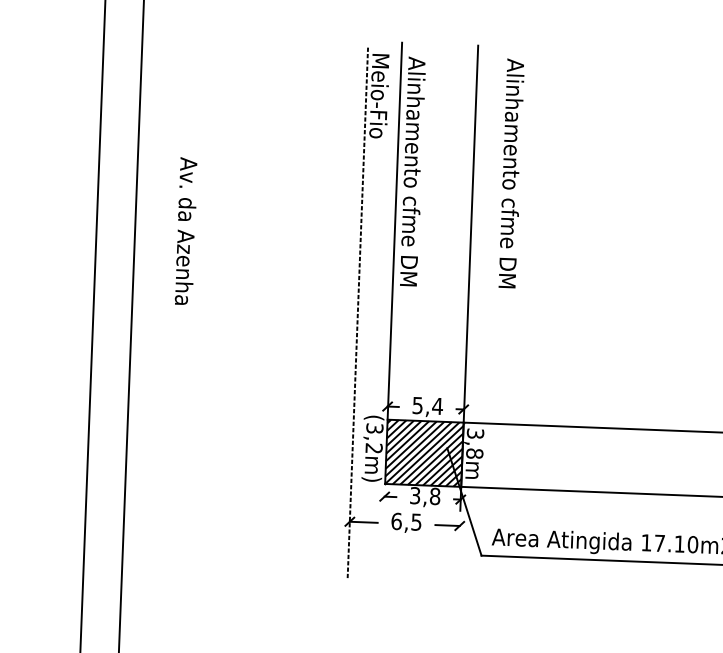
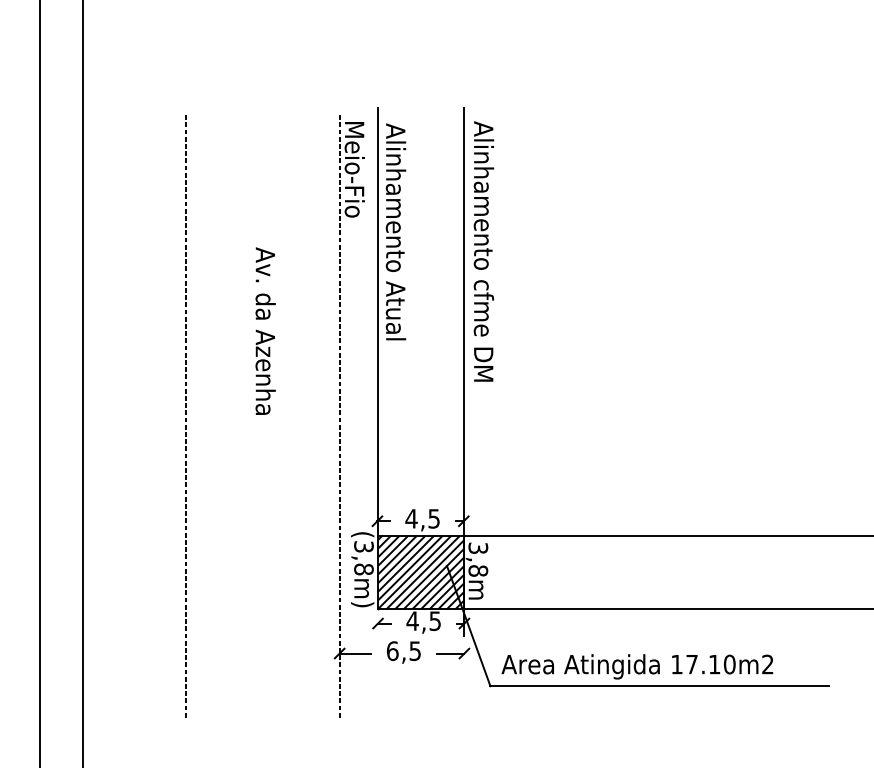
text: (511, 173) -> (483, 251), moved
text: (186, 230) -> (265, 330), moved
text: (409, 240) -> (395, 332), Alinhamento cfme DM -> Alinhamento Atual
line: (223, 306) -> (186, 415), added
text: (427, 405) -> (422, 518), 5,4 -> 4,5
text: (373, 448) -> (363, 569), (3,2m) -> (3,8m)
text: (424, 496) -> (423, 621), 3,8 -> 4,5

